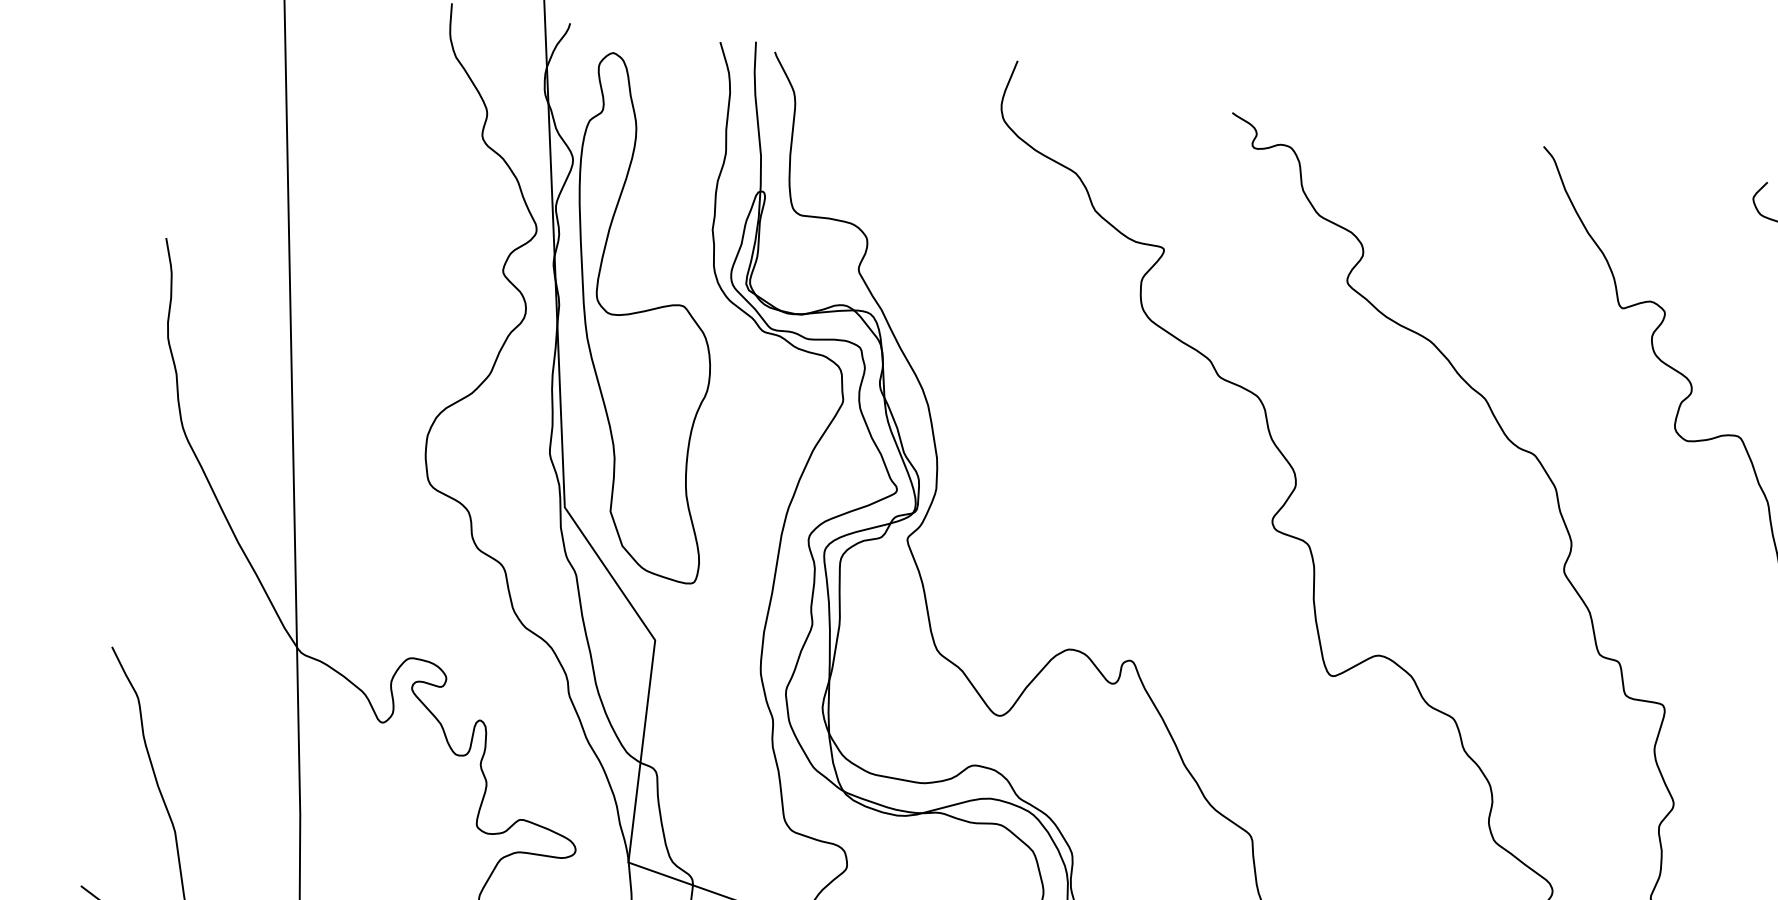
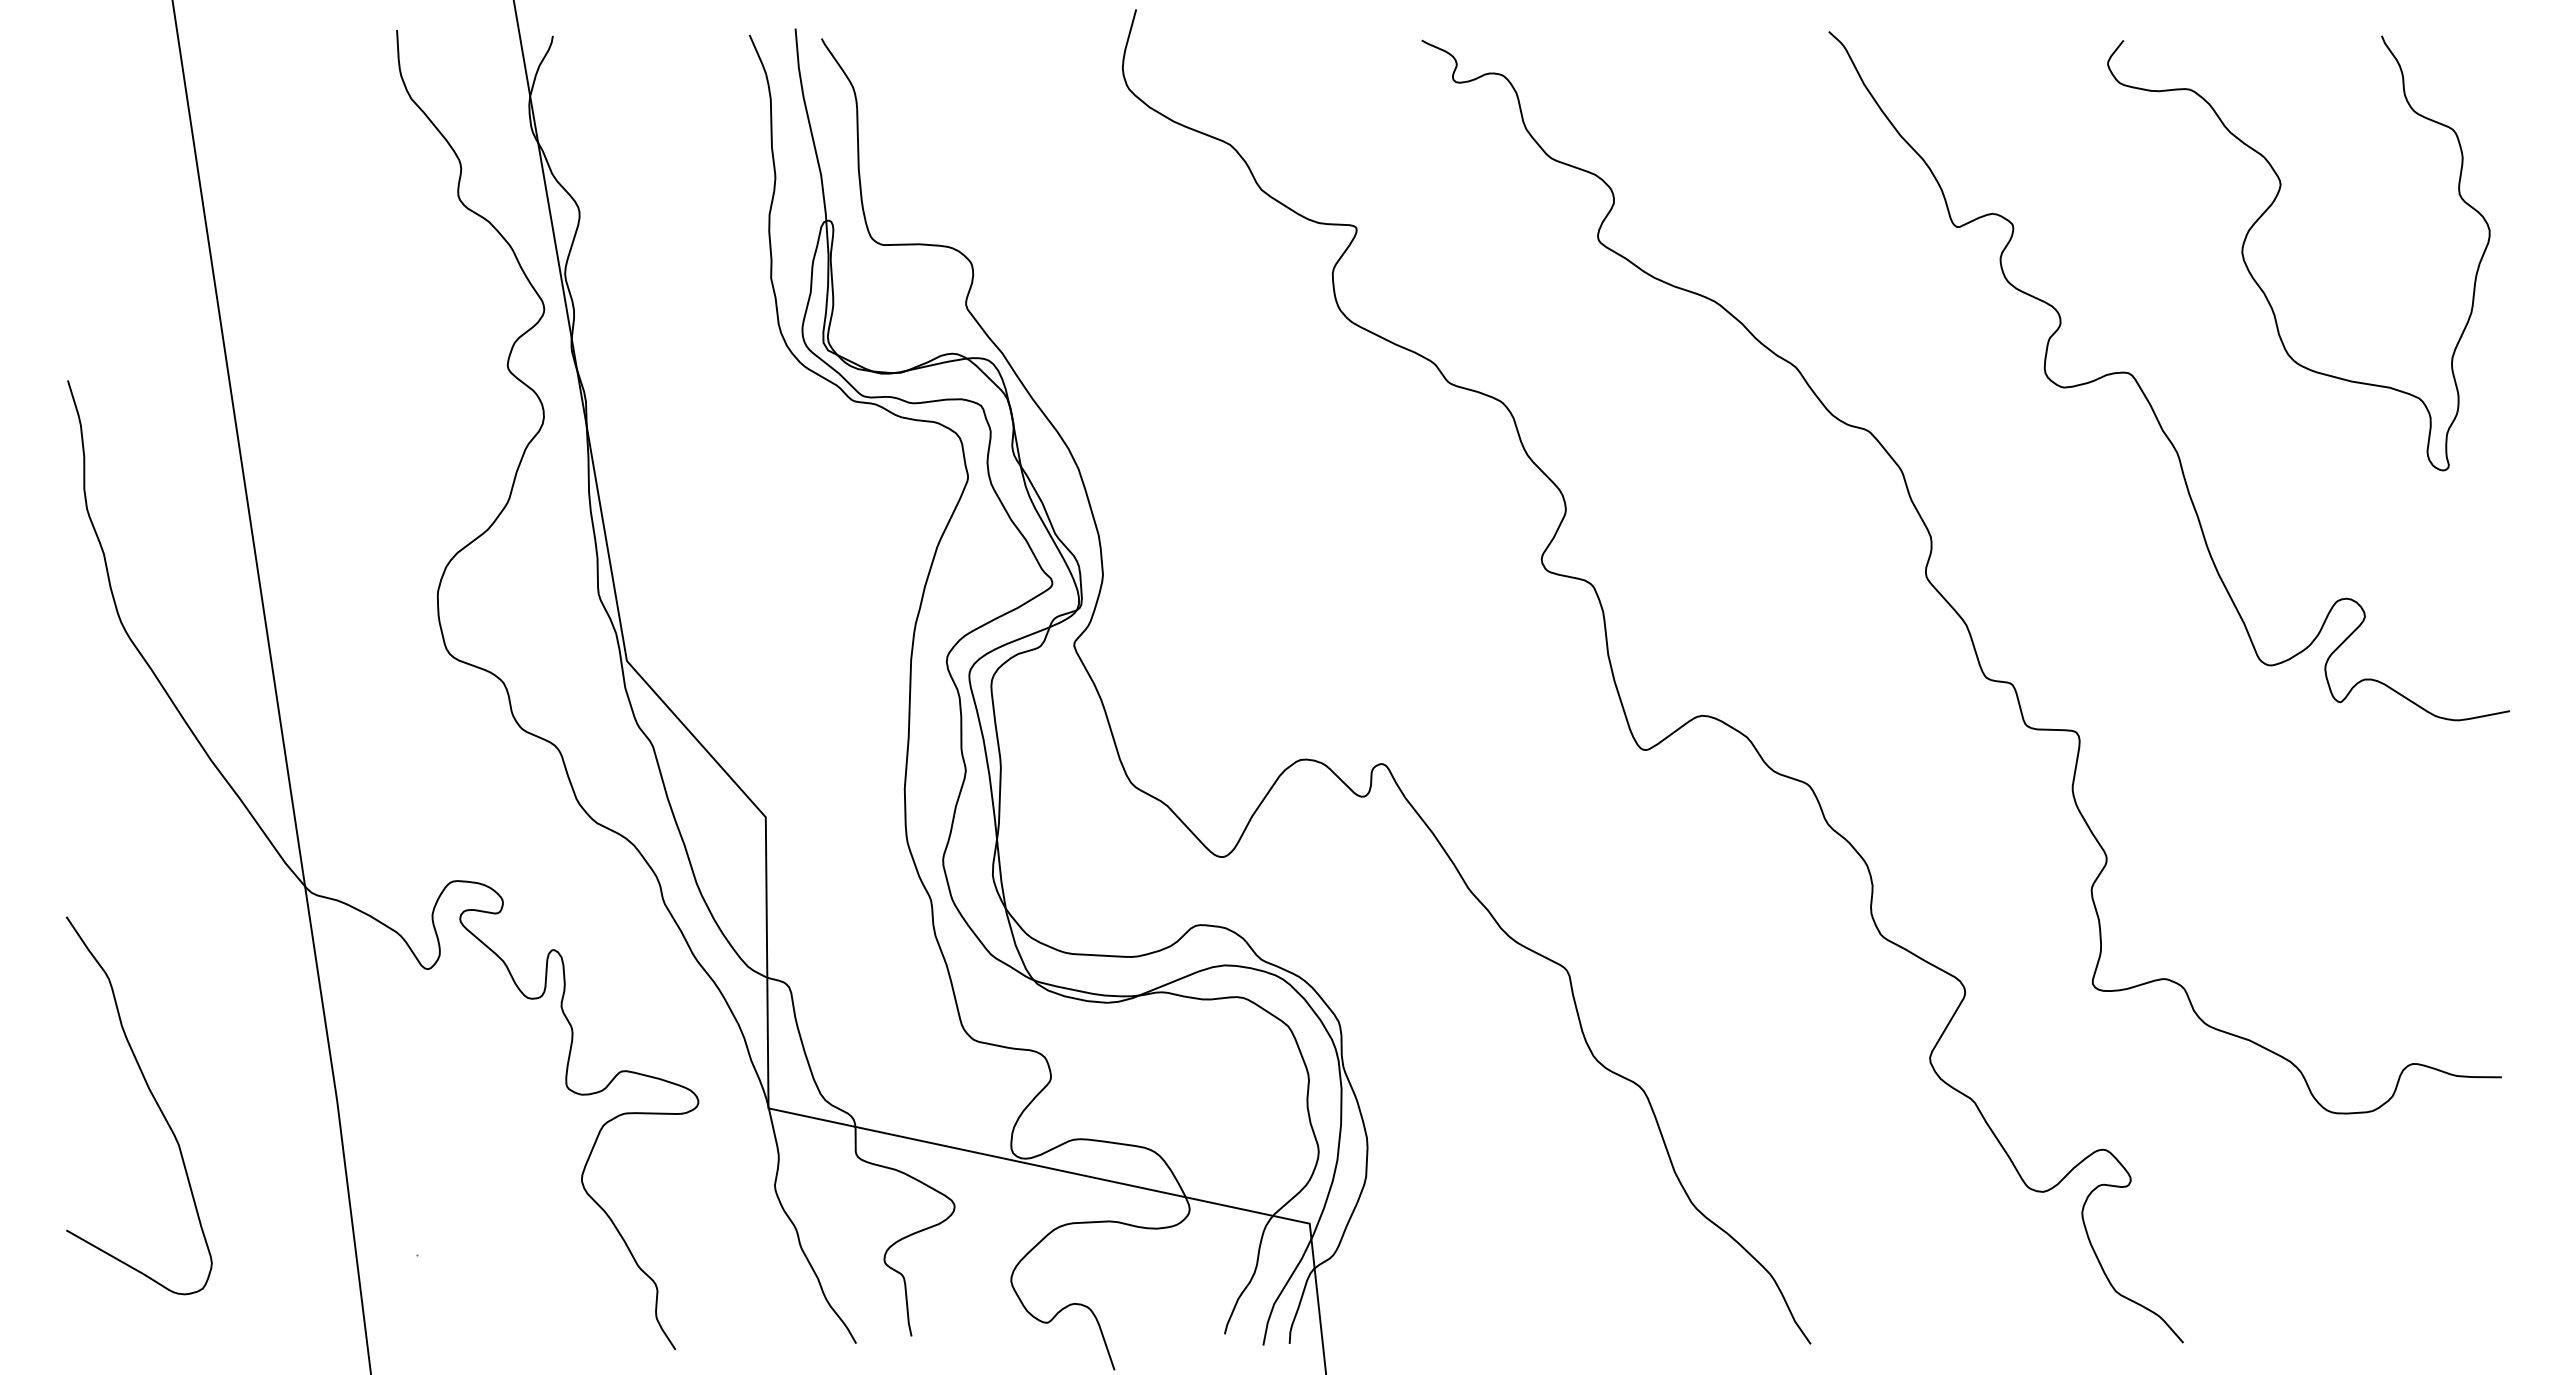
part: (645, 317) -> (699, 402), removed

